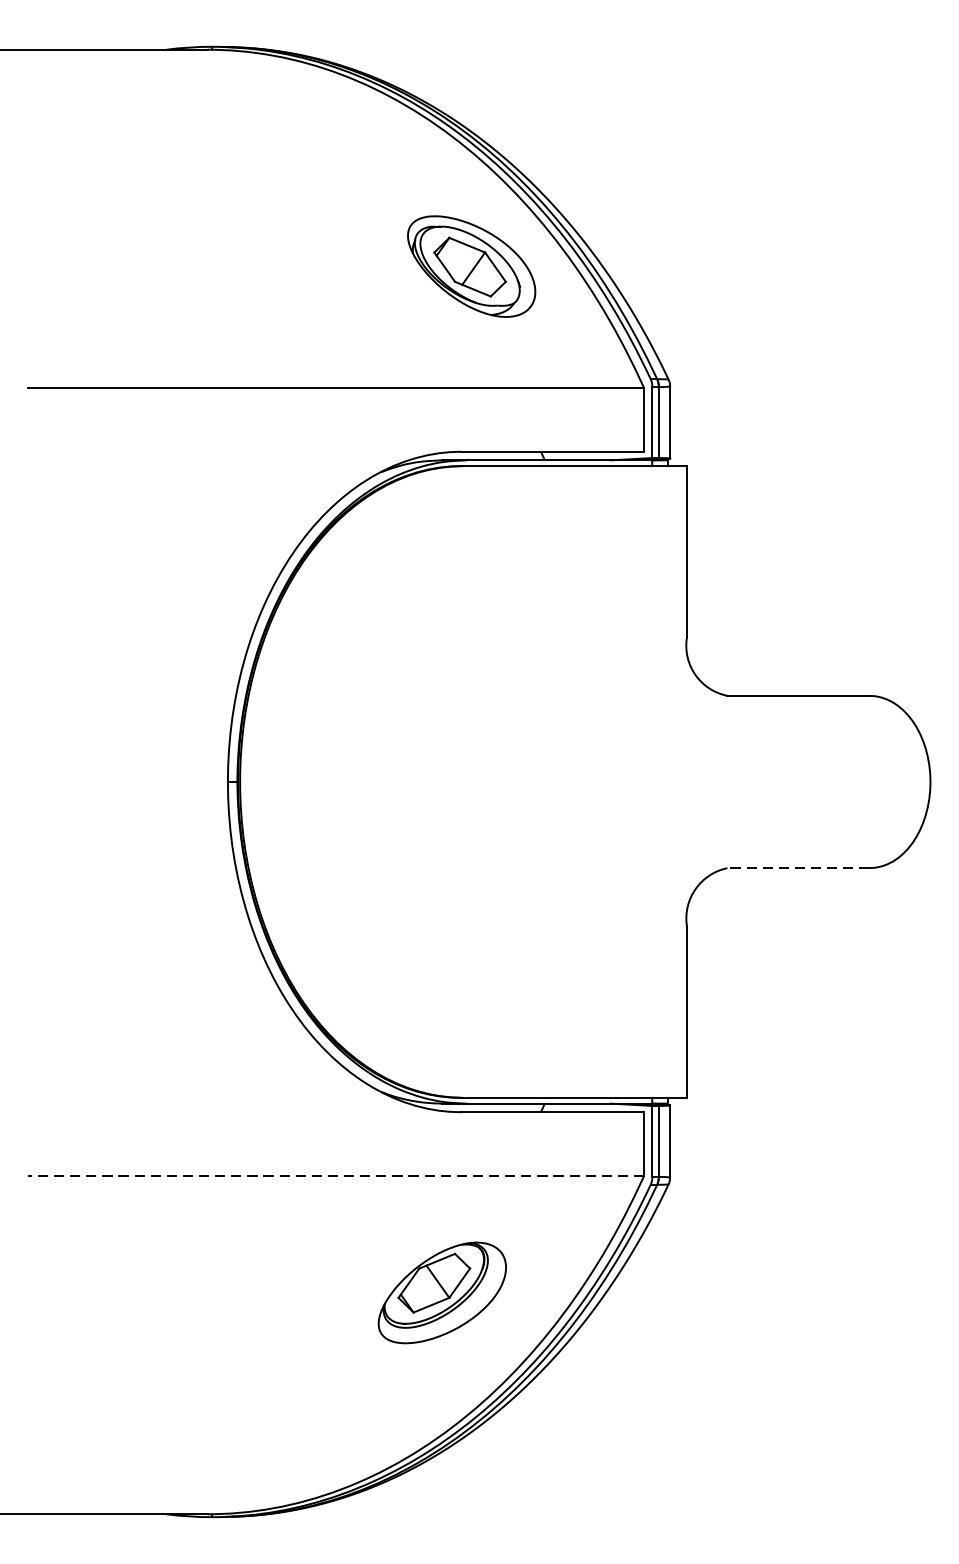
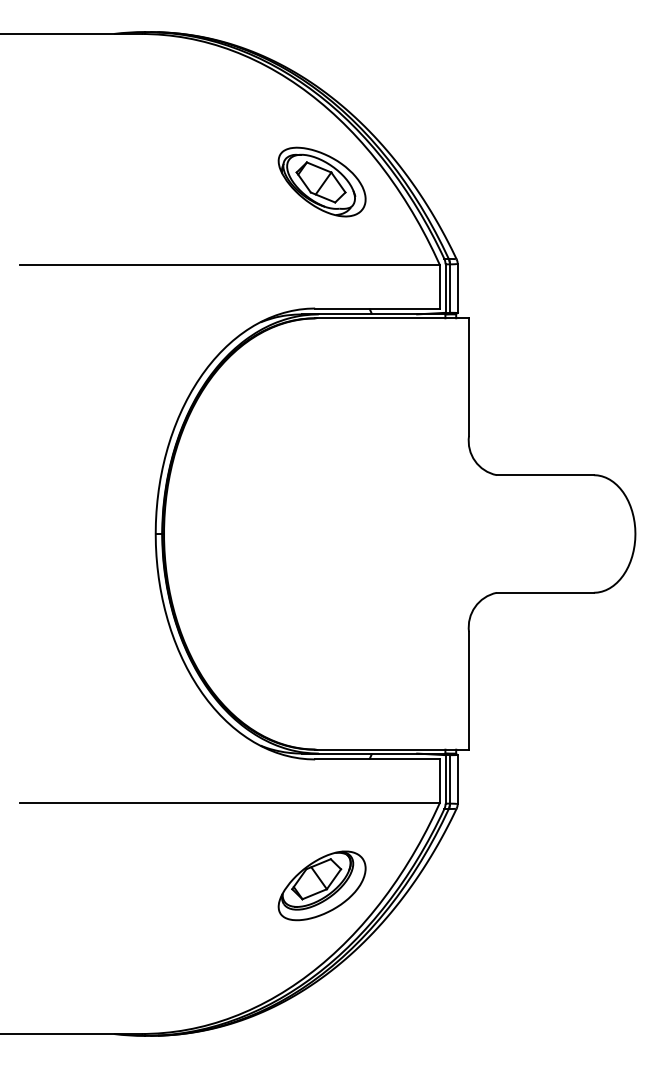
line: (798, 867) -> (545, 592), dashed -> solid
line: (335, 1175) -> (229, 802), dashed -> solid
part: (441, 1292) -> (321, 885), moved

